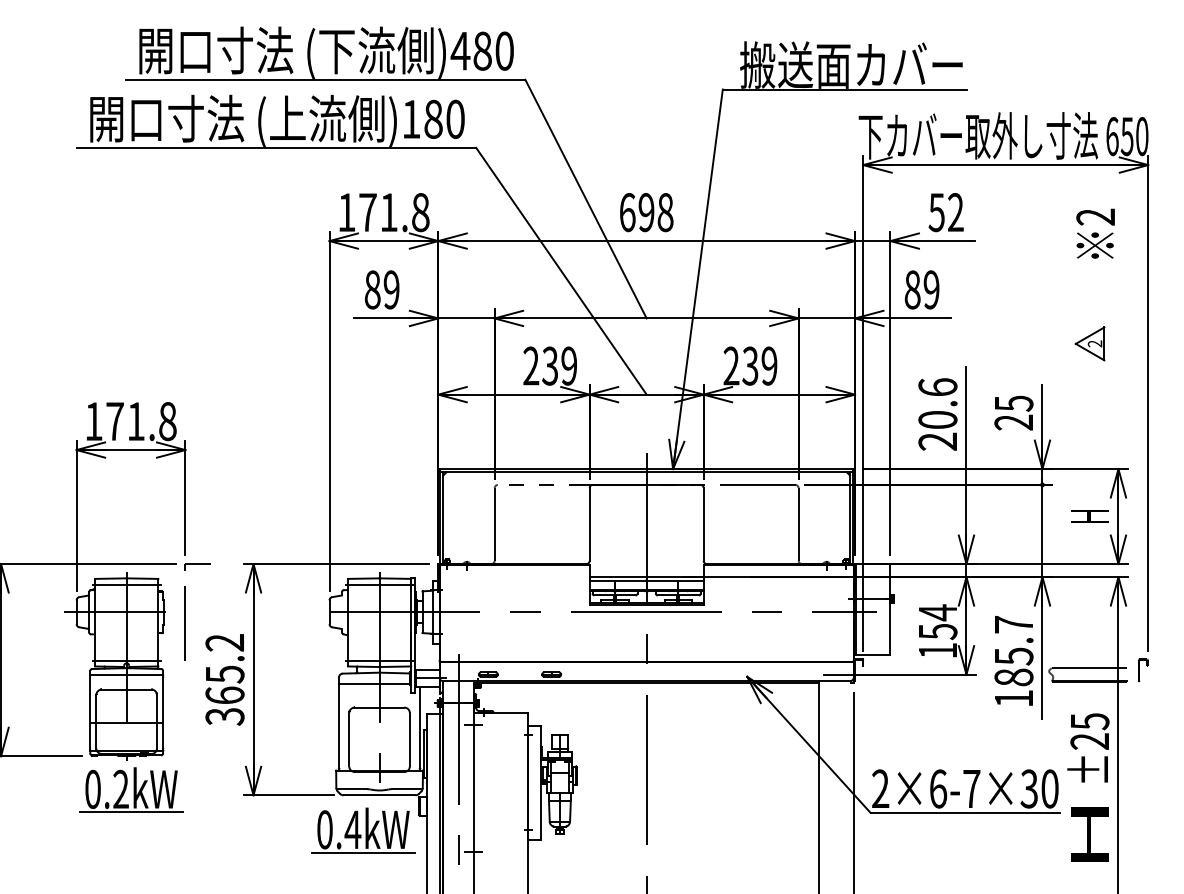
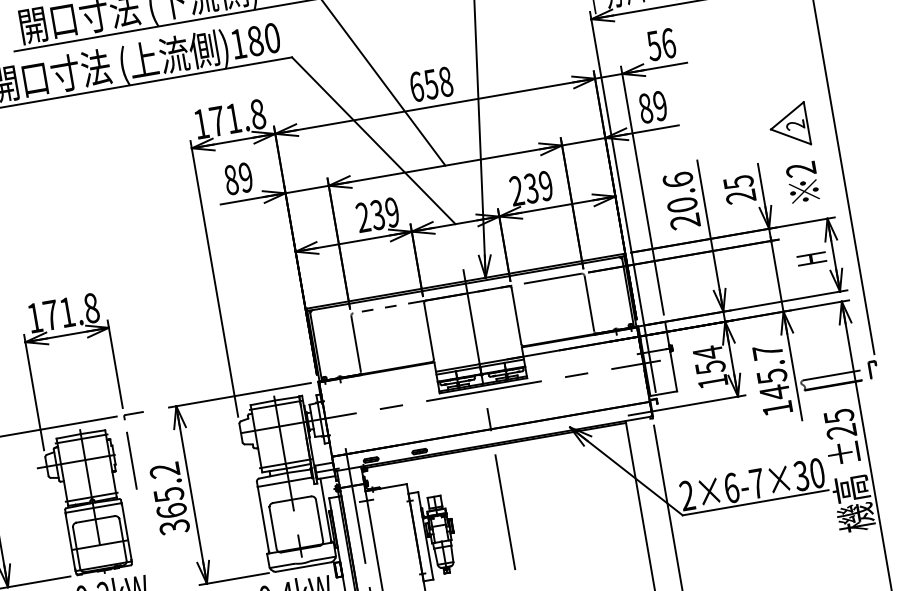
text: (646, 212) -> (431, 84), 698 -> 658
text: (955, 212) -> (668, 43), 52 -> 56
text: (1095, 233) -> (803, 182), moved
part: (1089, 343) -> (788, 126), size x1.67
text: (1013, 677) -> (774, 392), 185.7 -> 145.7
text: (1089, 835) -> (853, 503), H -> 機高

